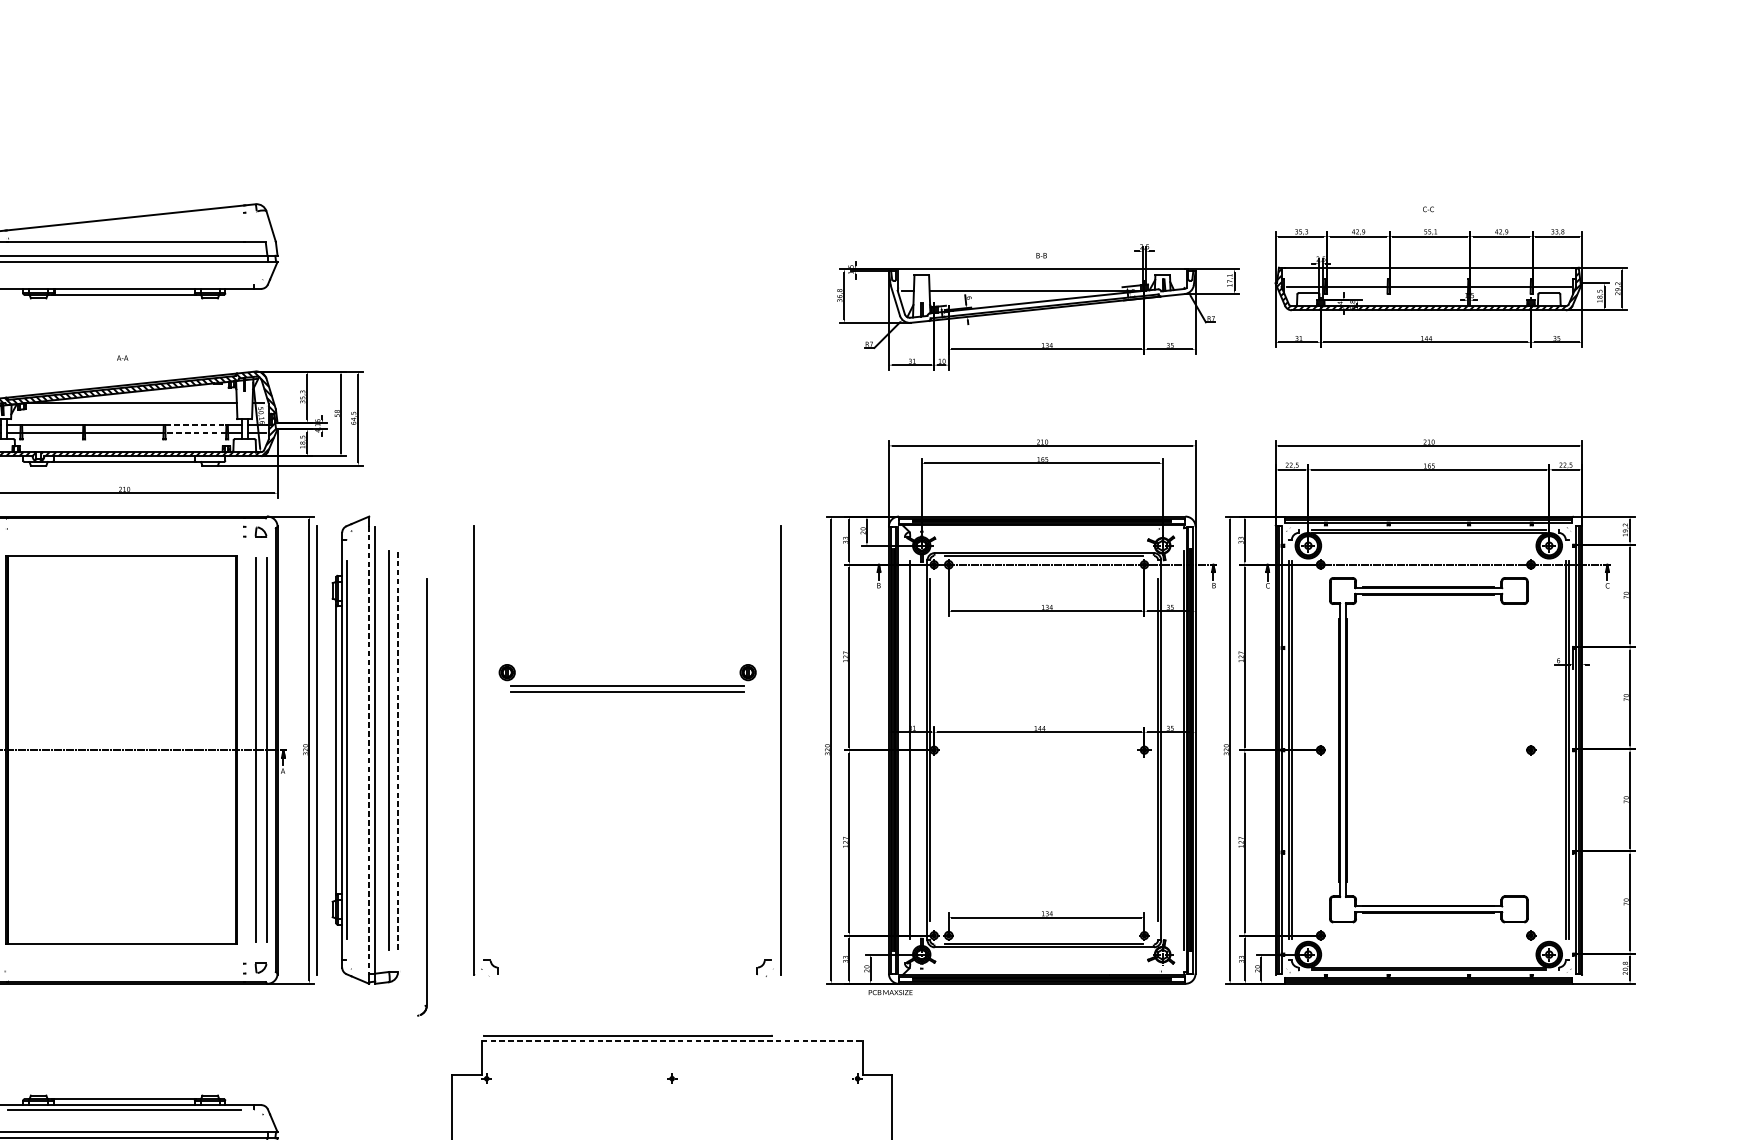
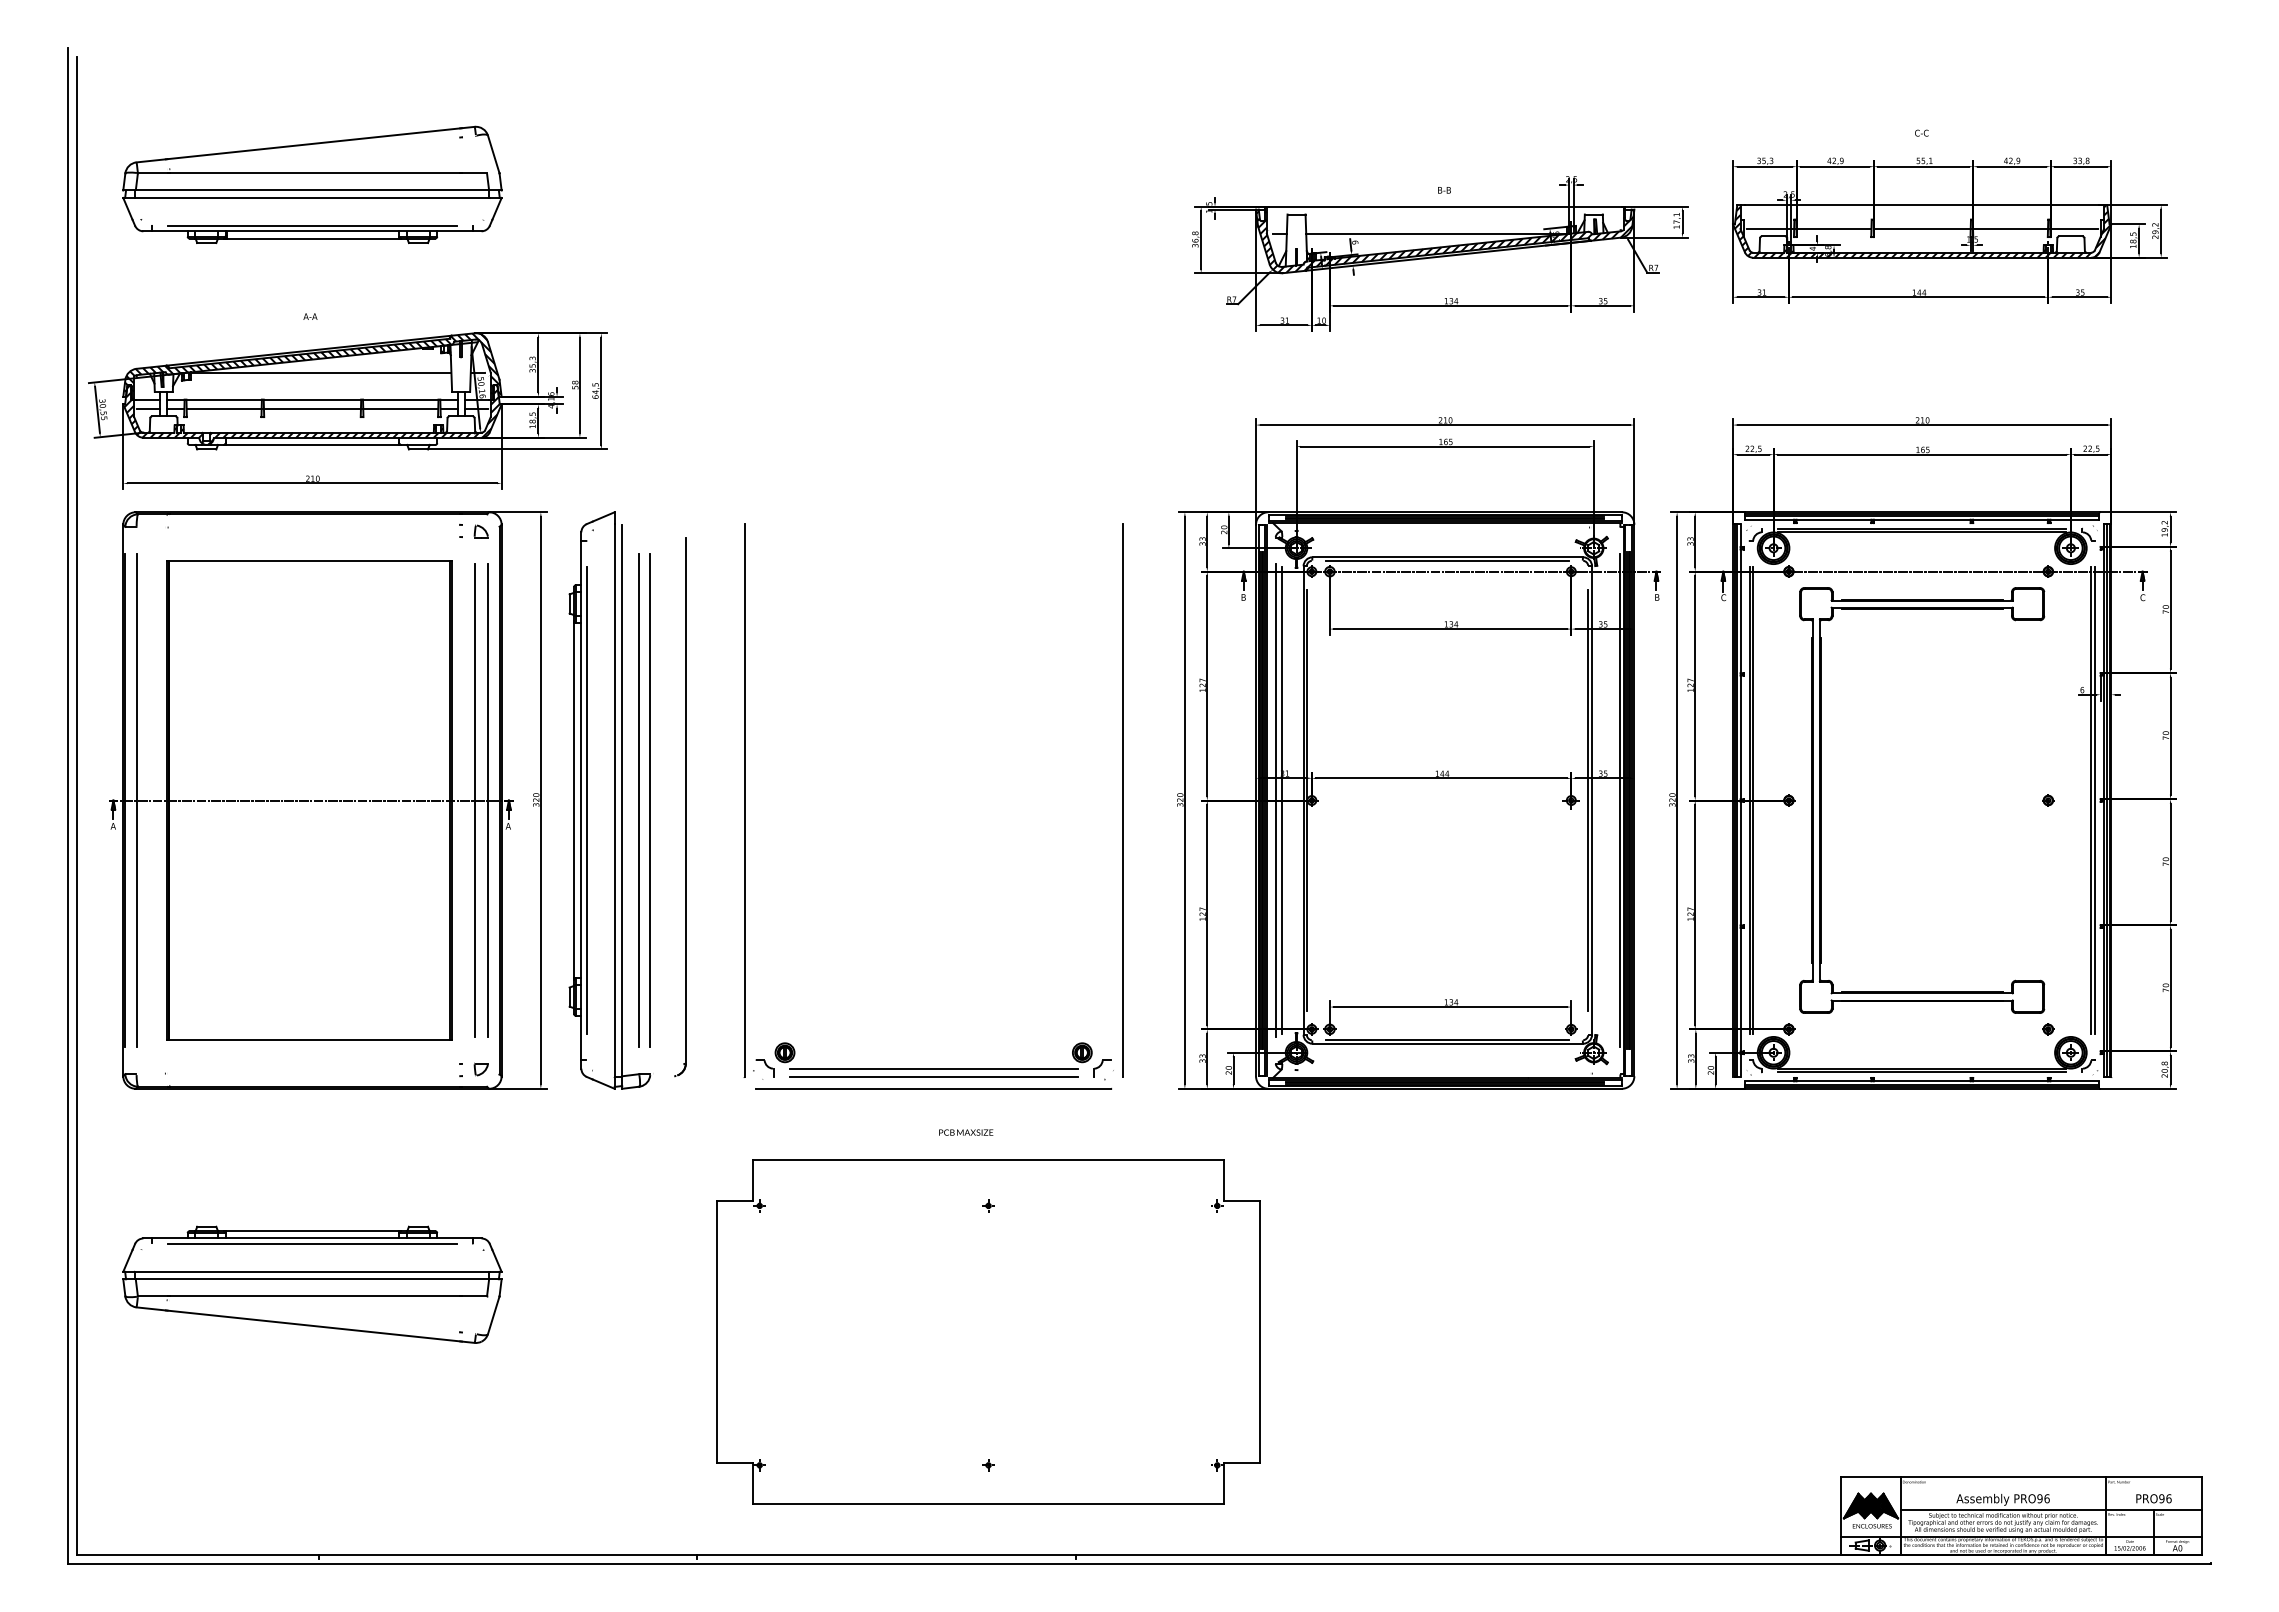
line: (124, 284) -> (312, 225), added
hatch: (1041, 296) -> (1444, 240), added
line: (195, 425) -> (400, 399), dashed -> solid
line: (195, 433) -> (400, 409), dashed -> solid
part: (627, 685) -> (933, 1068), moved
line: (317, 750) -> (550, 800), removed
line: (369, 750) -> (614, 800), dashed -> solid
line: (398, 750) -> (650, 800), dashed -> solid
line: (904, 750) -> (1275, 800), added
part: (422, 797) -> (680, 807), moved
text: (890, 992) -> (966, 1132), moved
line: (627, 1035) -> (933, 1088), moved
line: (672, 1041) -> (989, 1159), dashed -> solid

